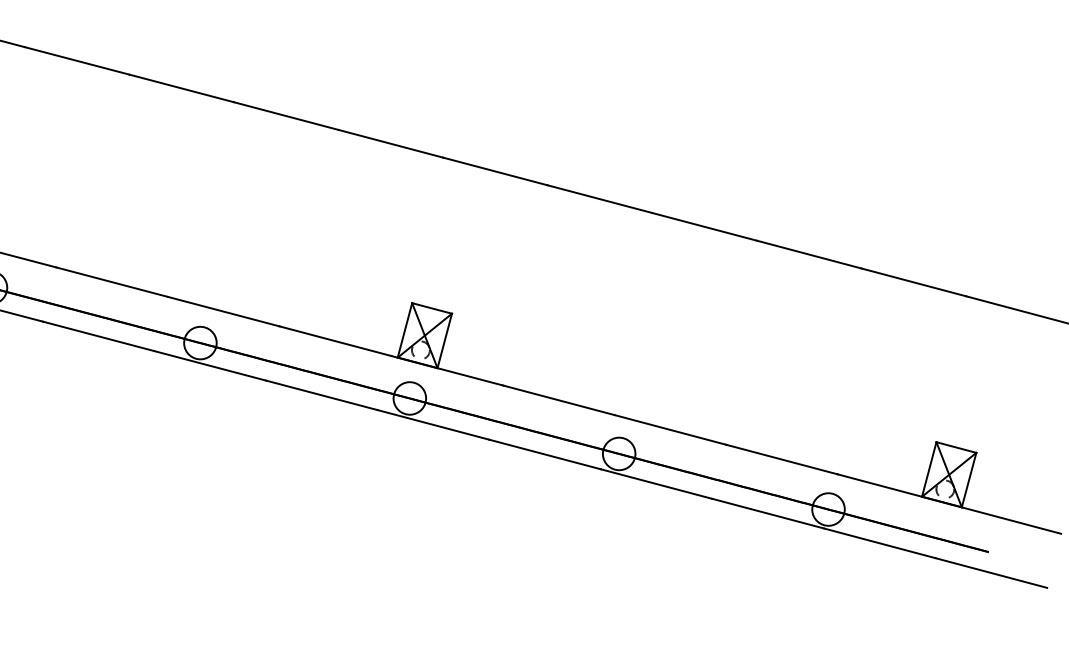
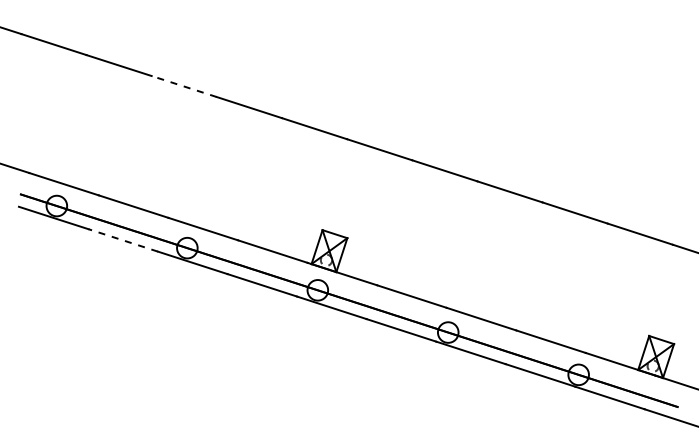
line: (180, 88) -> (183, 86), solid -> dashed
line: (99, 336) -> (123, 240), solid -> dashed

